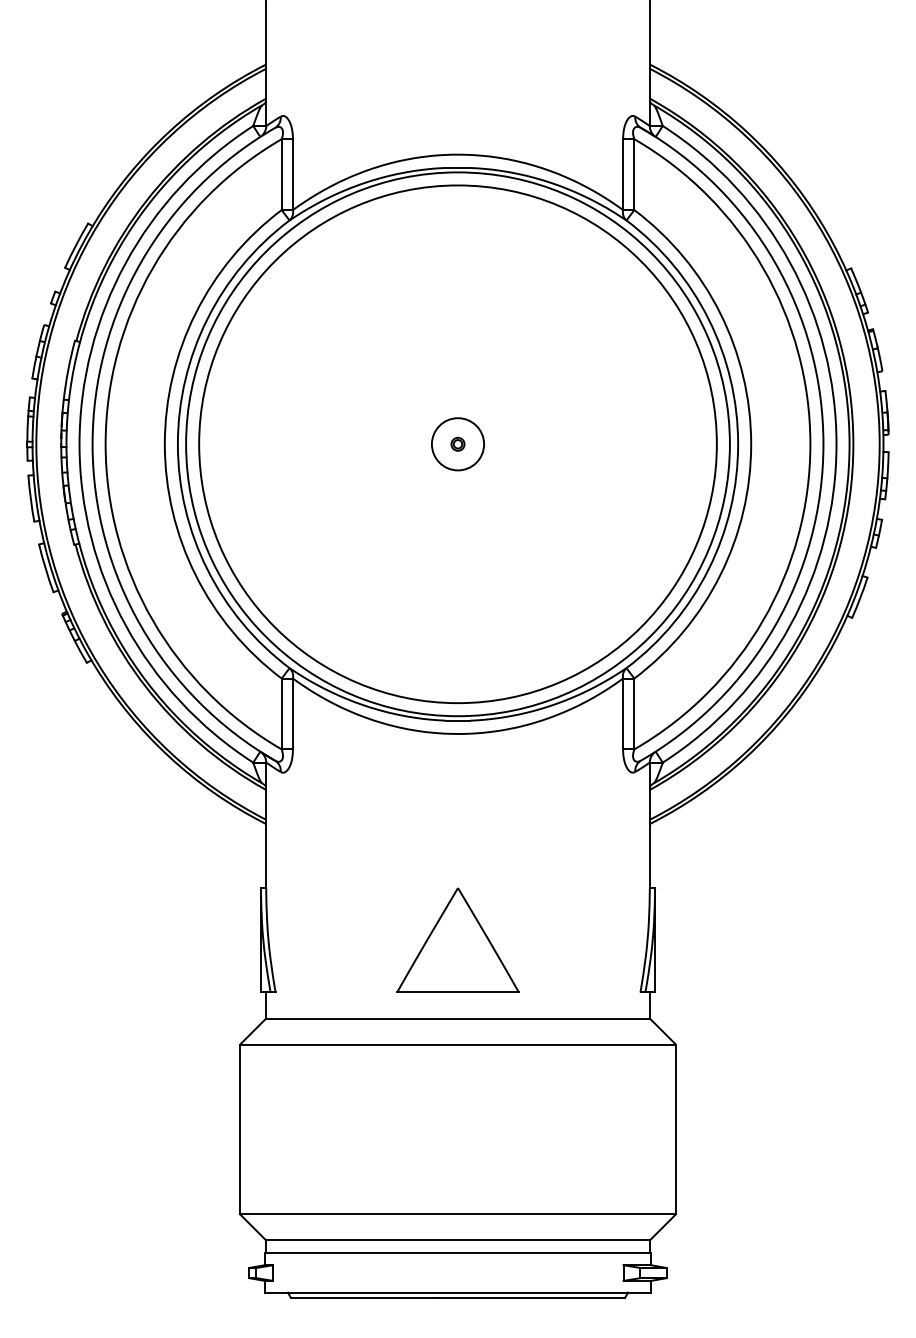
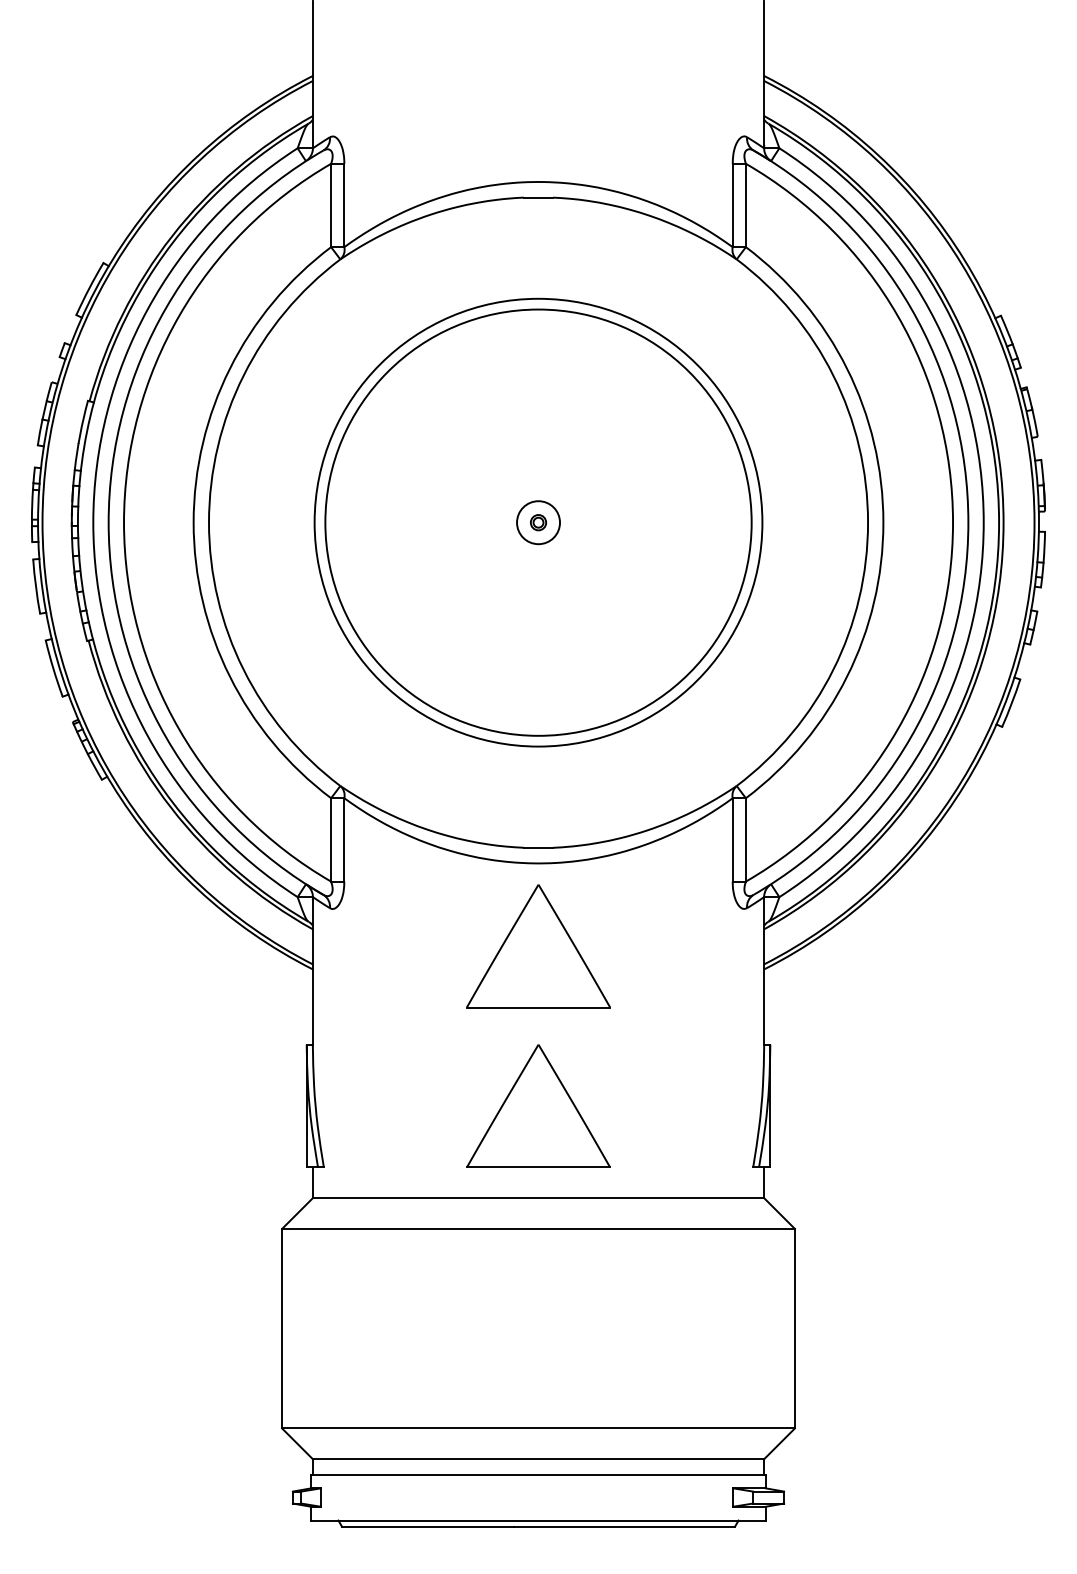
circle: (457, 444) -> (537, 522), size x0.7
circle: (457, 444) -> (537, 522), size x0.7
circle: (457, 444) -> (537, 522), size x0.7
part: (457, 803) -> (537, 945), added

